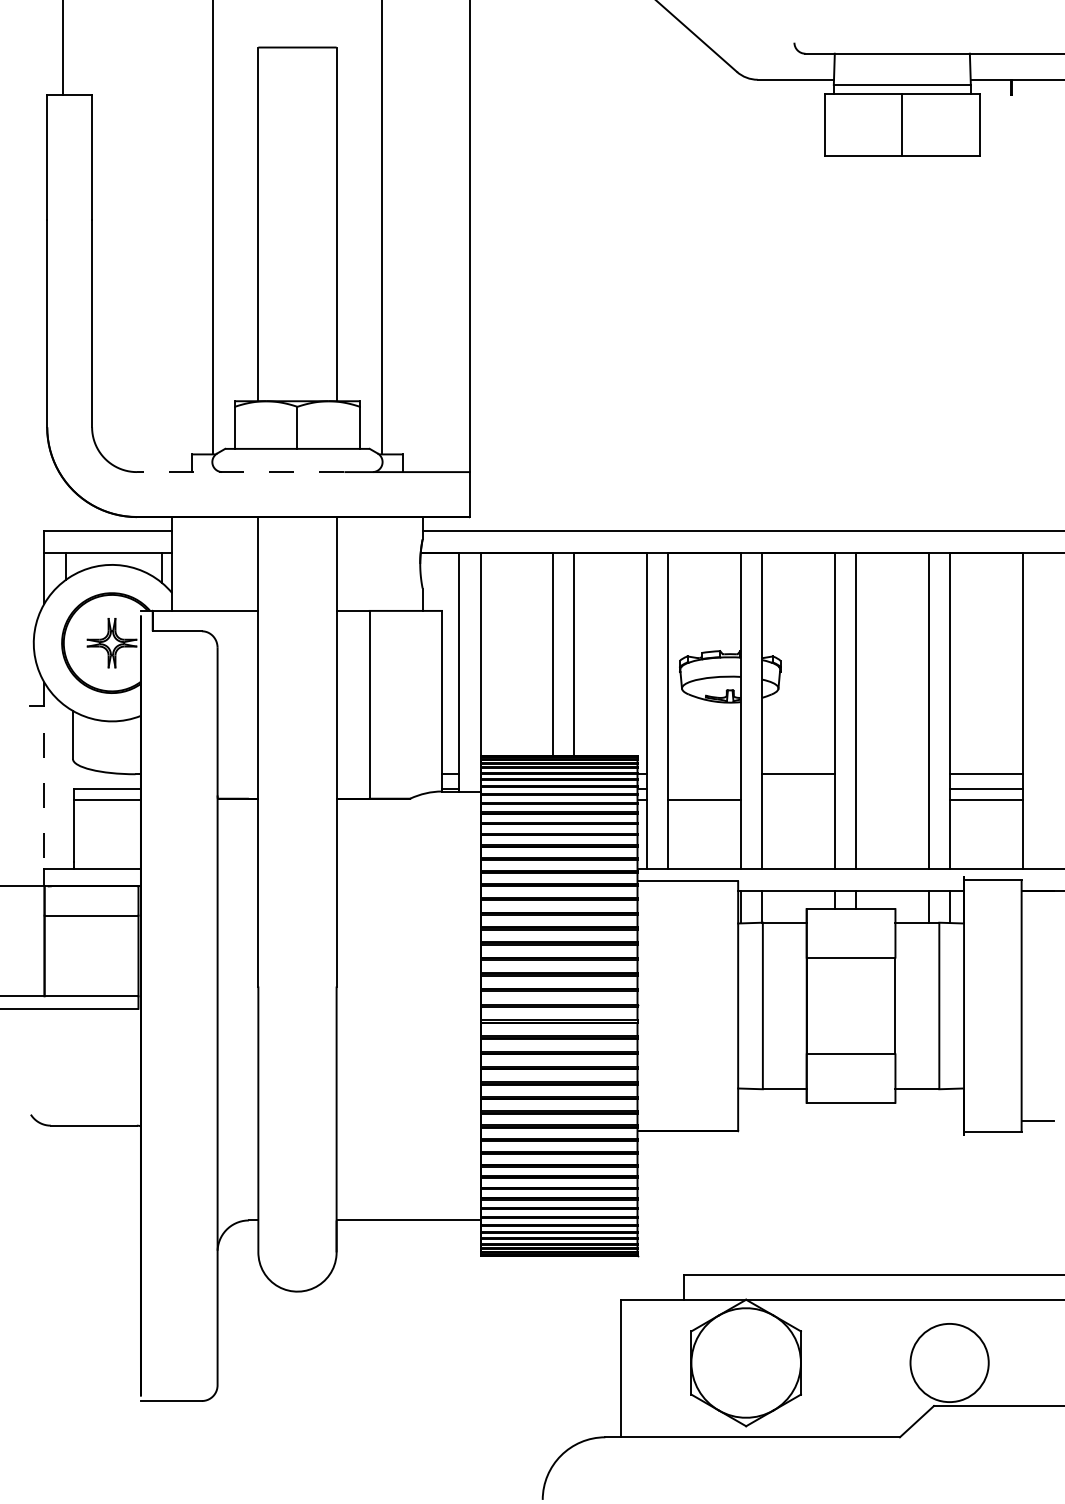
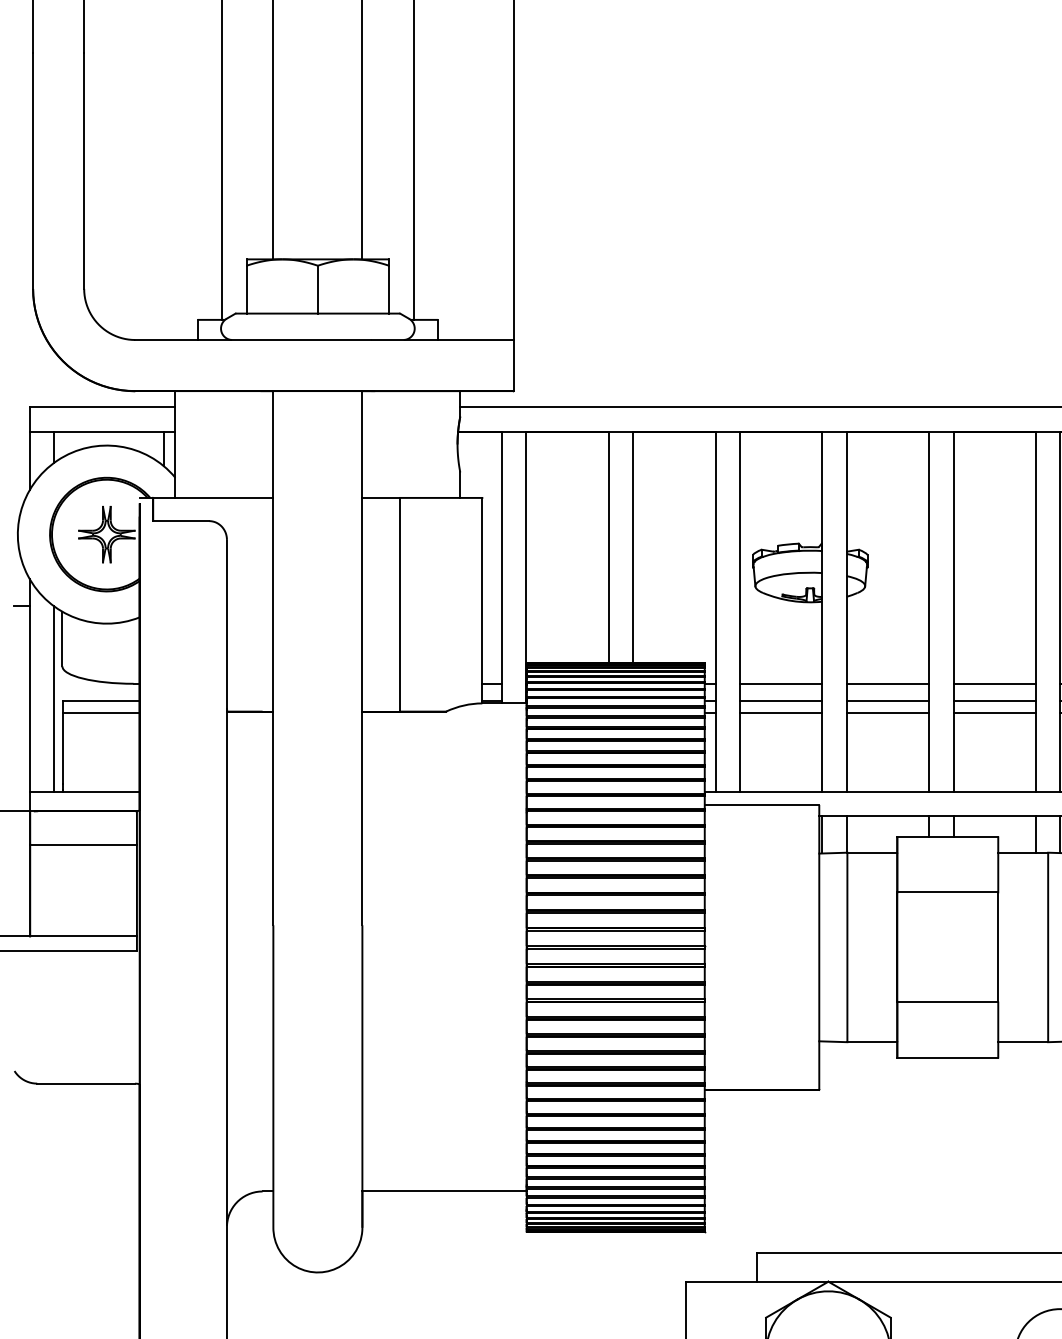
line: (240, 472) -> (253, 340), dashed -> solid
line: (704, 774) -> (780, 684), added
line: (892, 774) -> (994, 684), added
line: (44, 775) -> (30, 685), dashed -> solid
line: (65, 787) -> (53, 698), added
line: (704, 789) -> (780, 701), added
line: (798, 789) -> (887, 701), added
line: (892, 789) -> (994, 701), added
line: (798, 799) -> (887, 712), added
line: (892, 799) -> (994, 712), added

